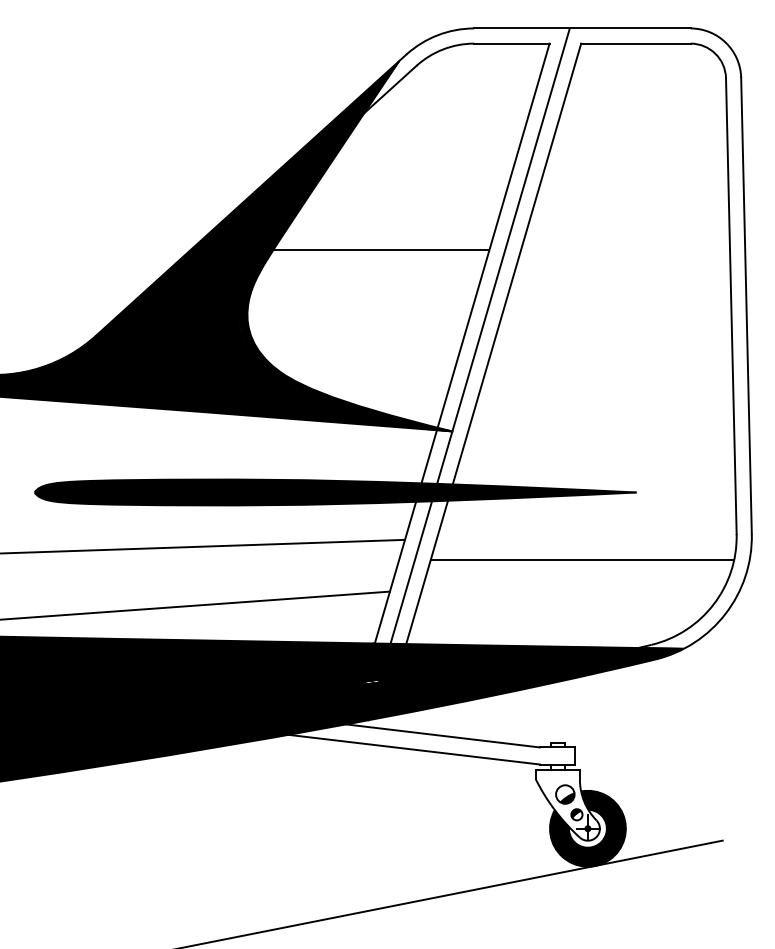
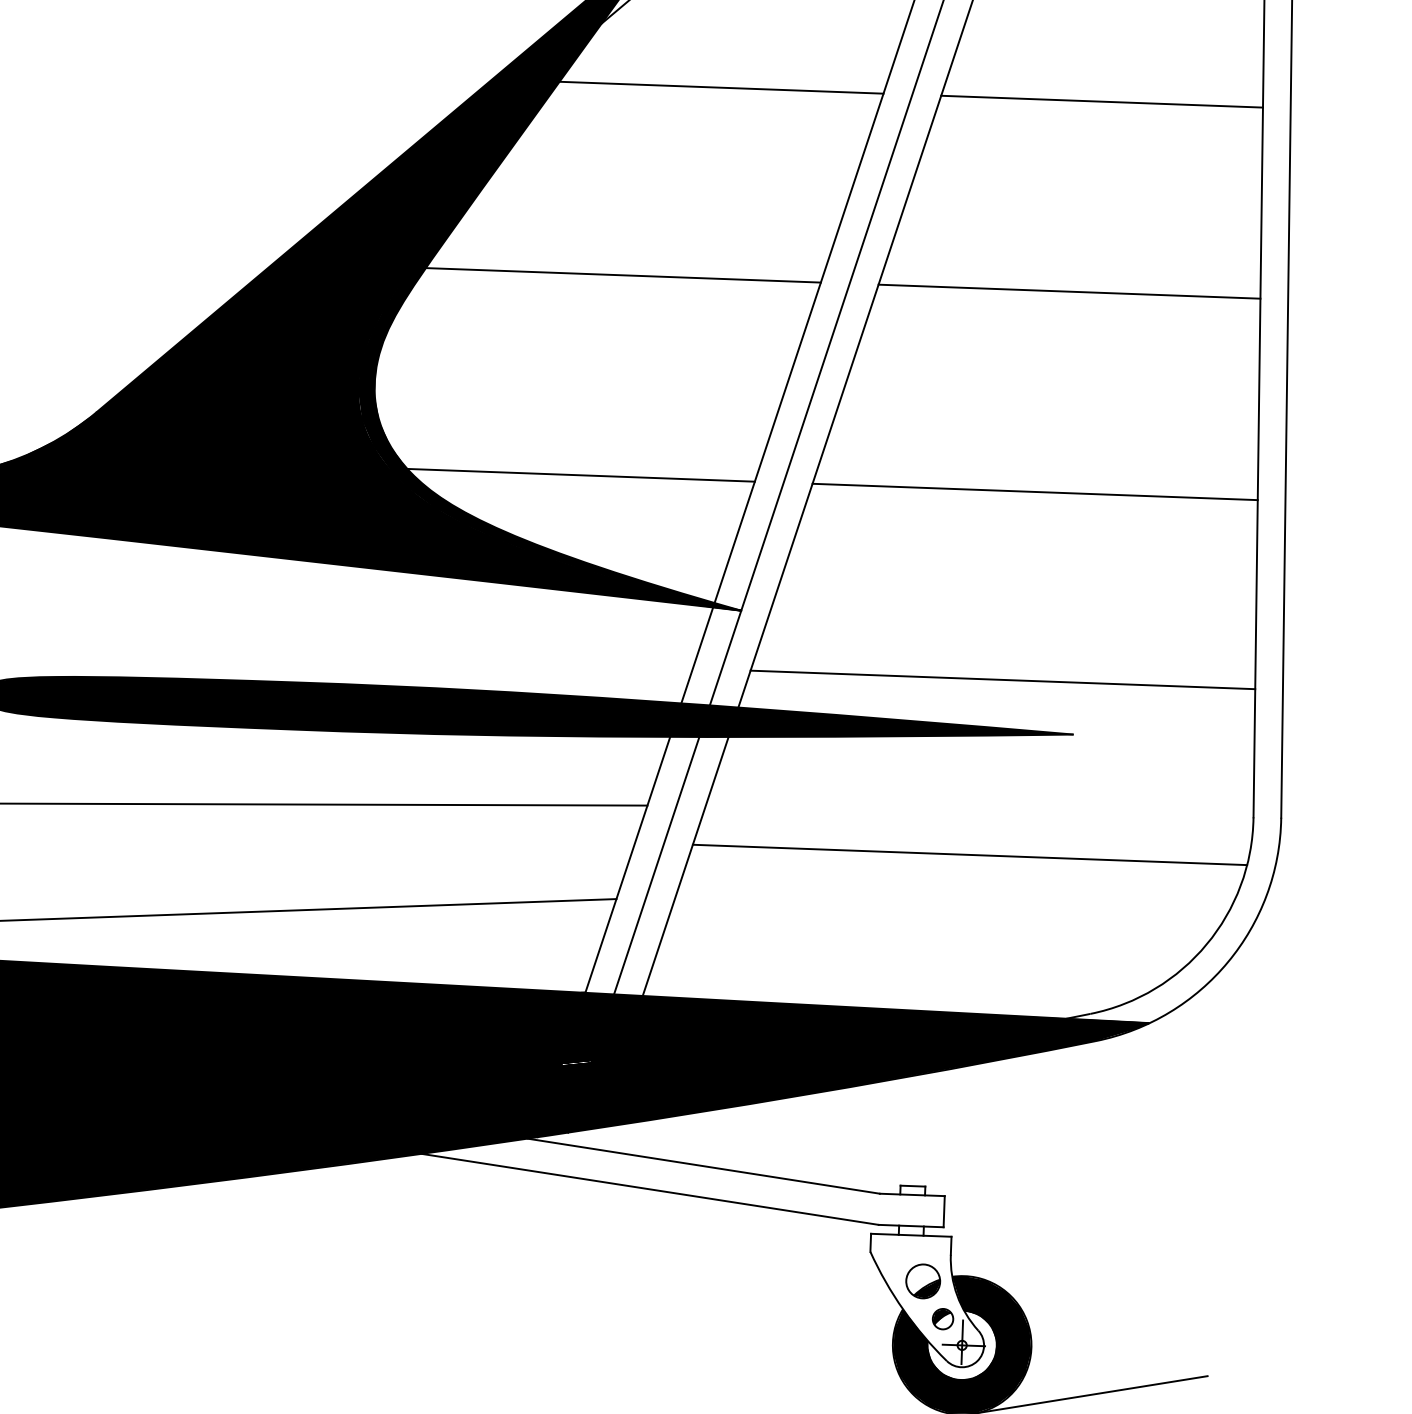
line: (430, 145) -> (720, 87), added
line: (639, 145) -> (1102, 101), added
line: (625, 250) -> (1069, 291), added
line: (362, 360) -> (581, 475), added
line: (610, 360) -> (1034, 491), added
line: (596, 464) -> (1002, 680), added

